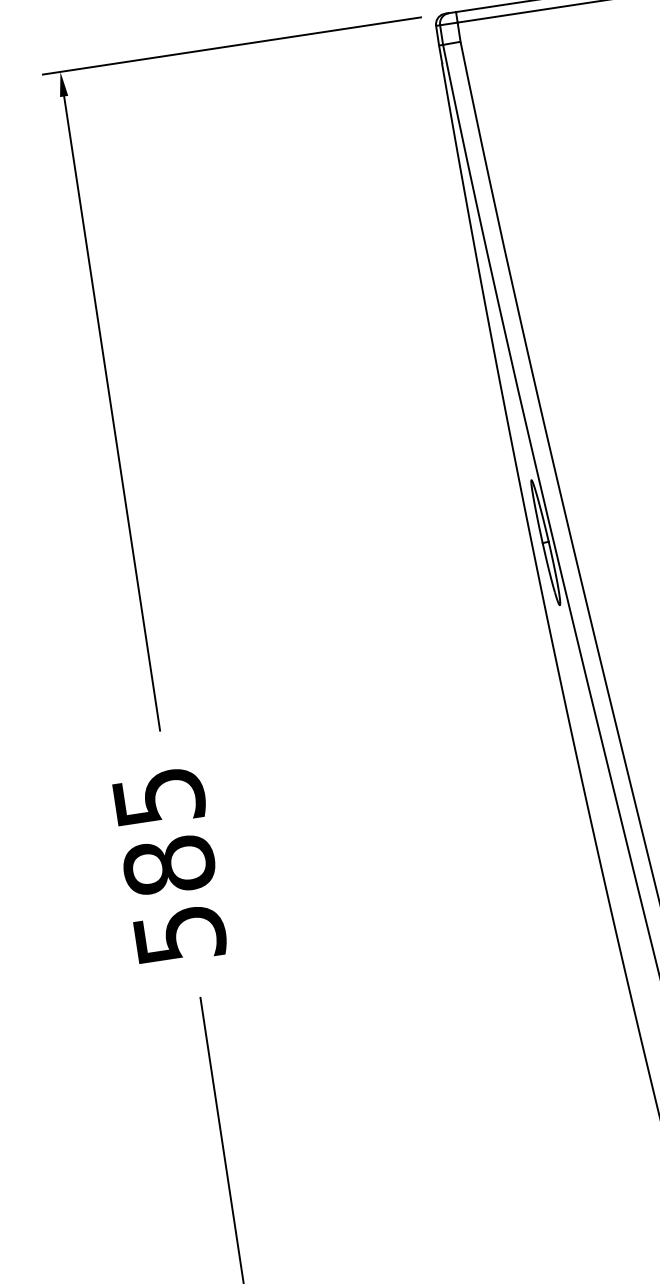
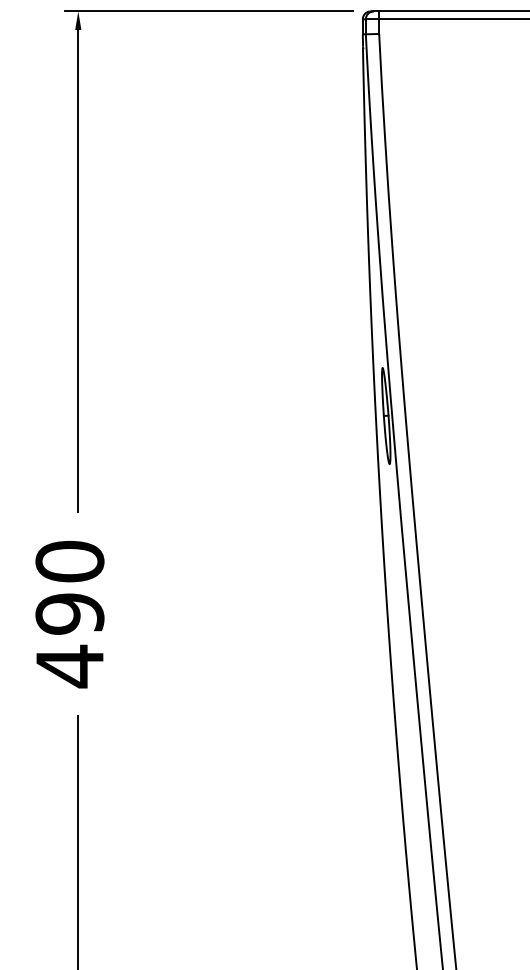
text: (168, 866) -> (69, 614), 585 -> 490

